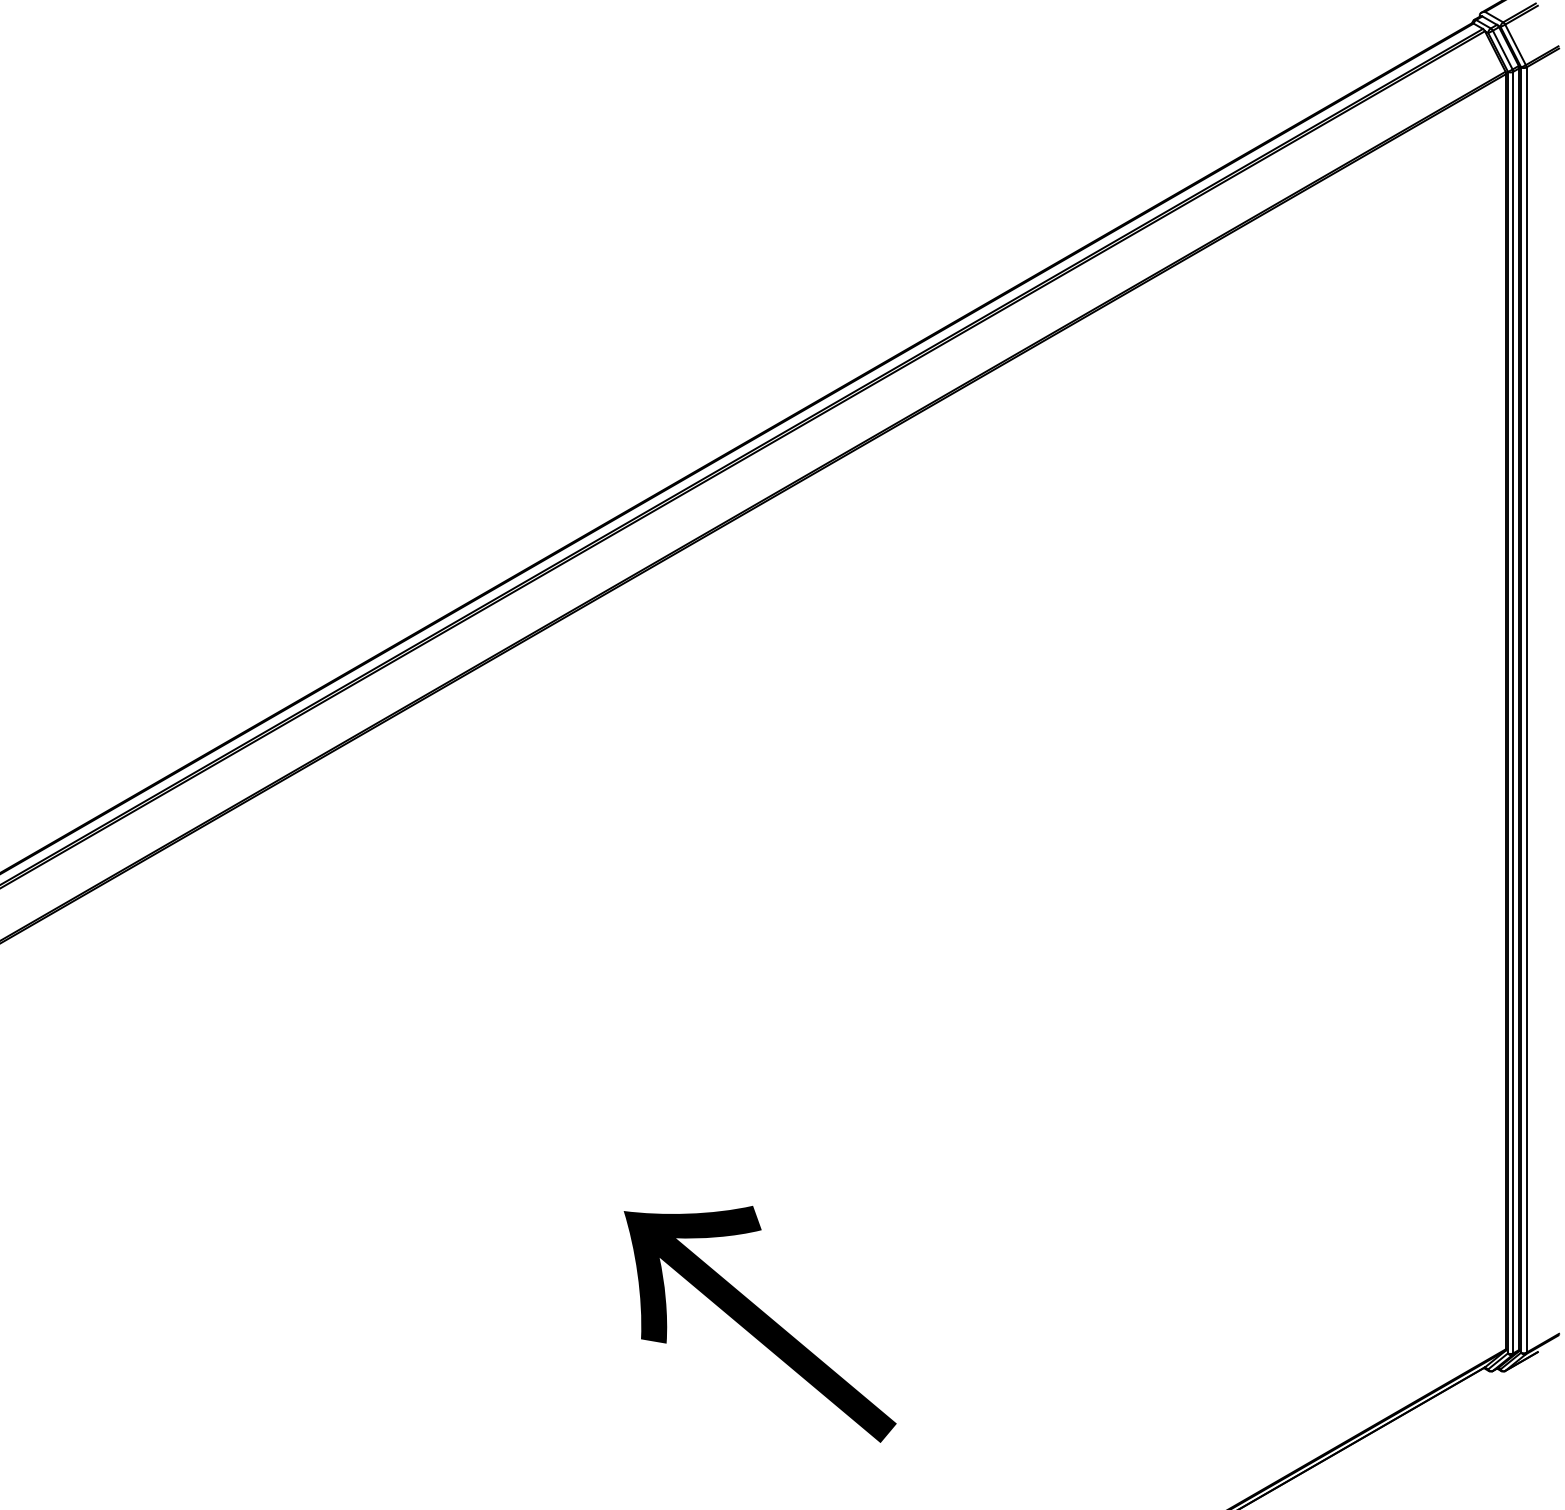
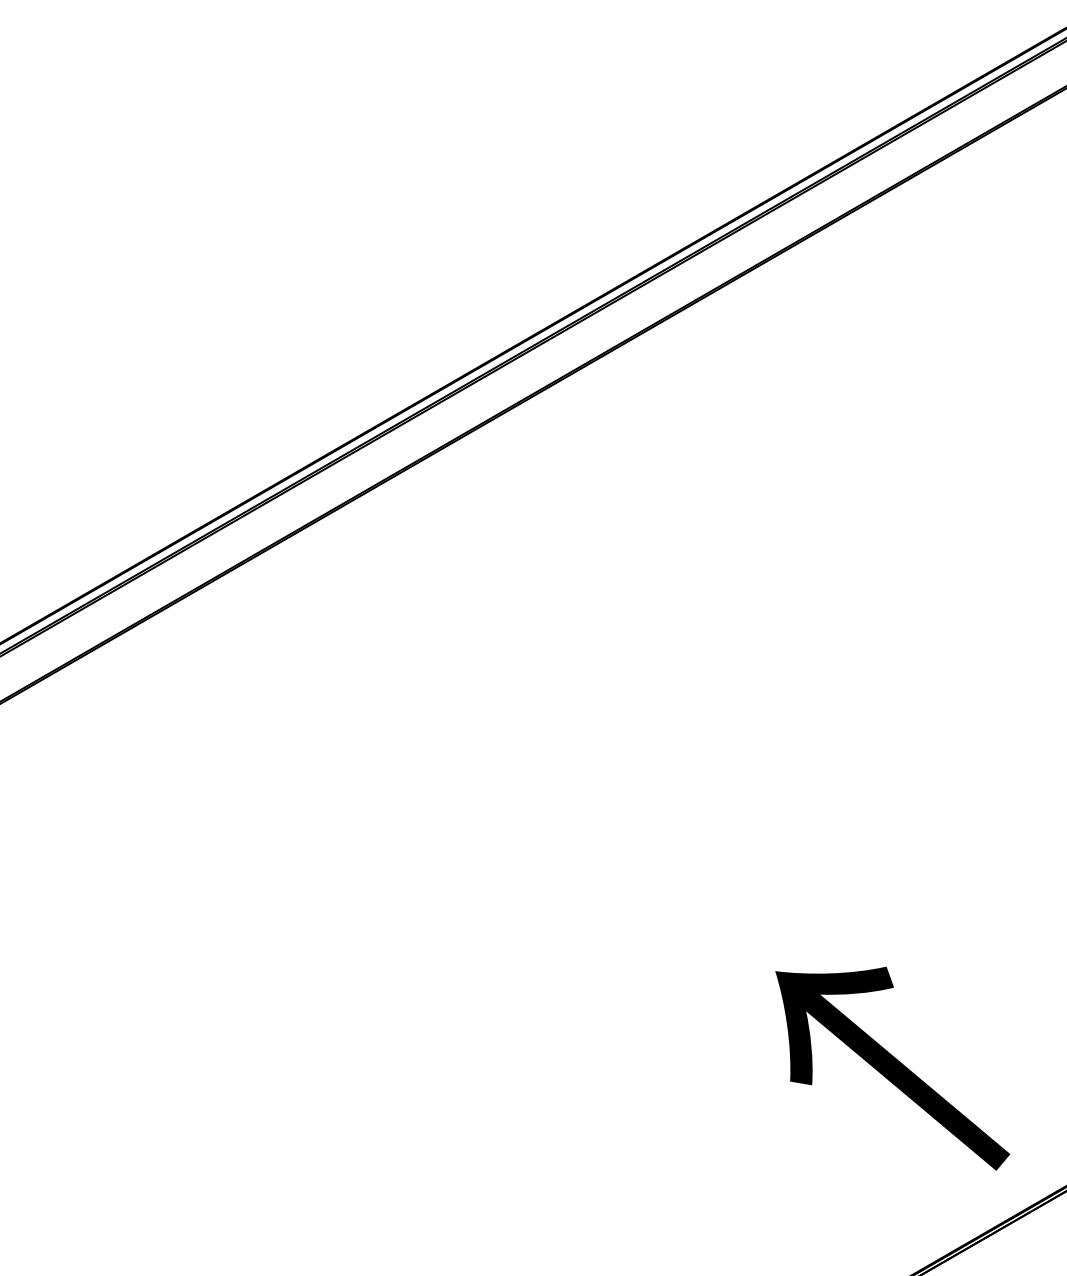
text: (759, 1323) -> (892, 1067), moved

